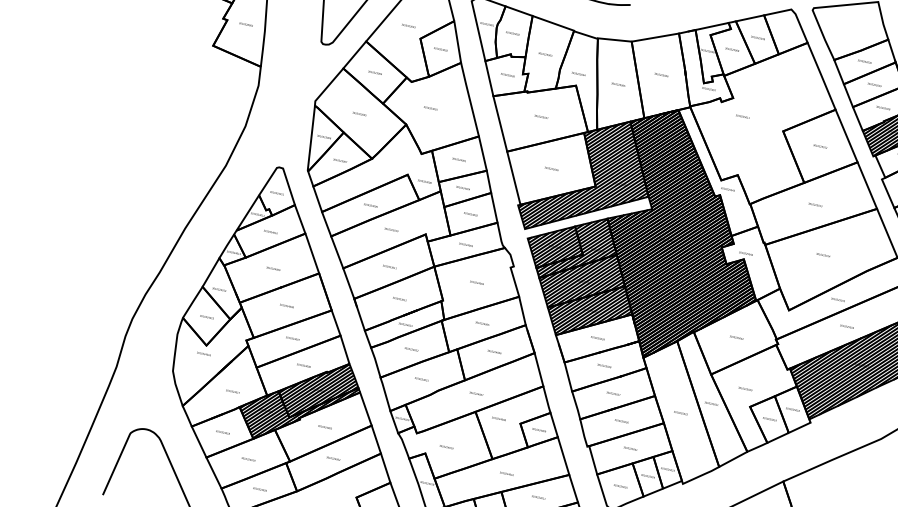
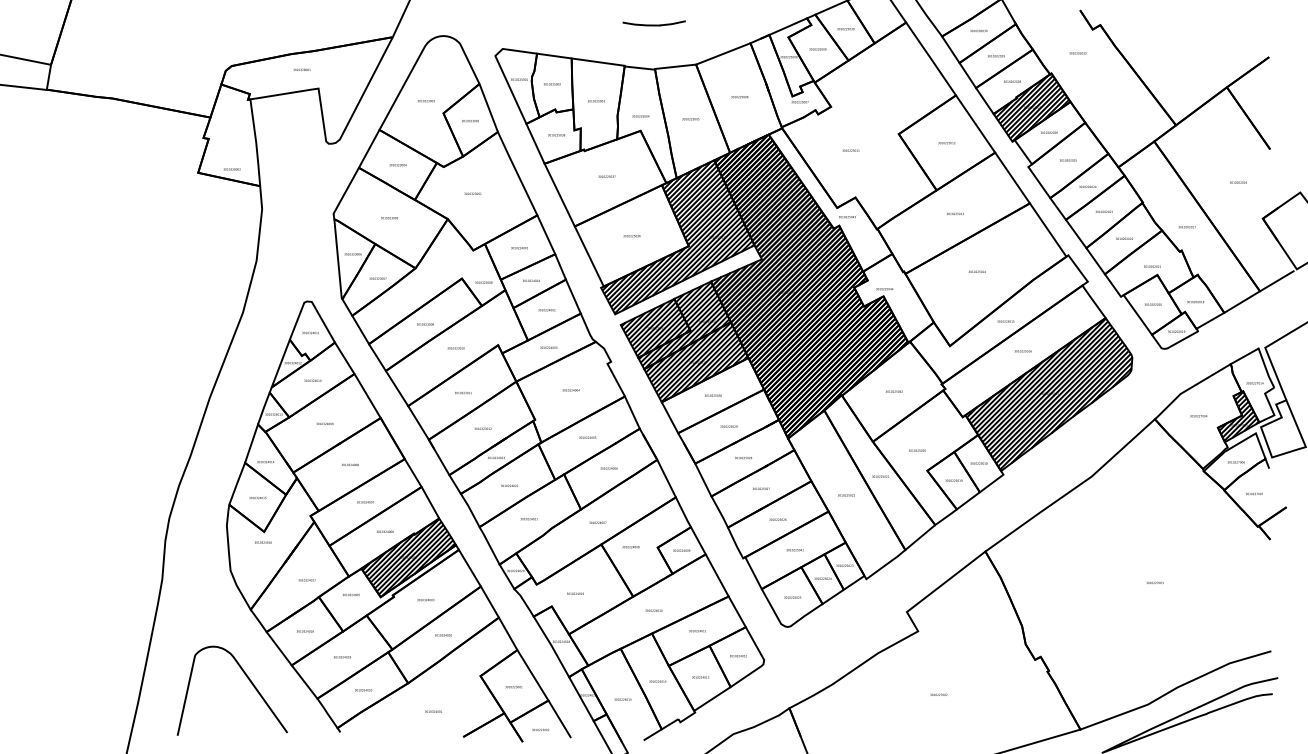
text: (246, 24) -> (232, 169), moved
text: (742, 116) -> (850, 150), moved
hatch: (589, 310) -> (712, 395), removed
hatch: (297, 411) -> (388, 588), removed

